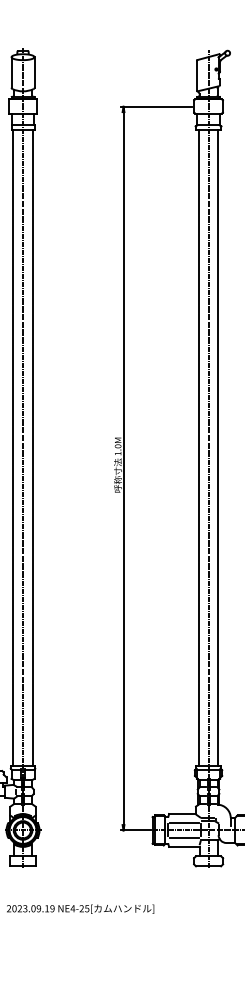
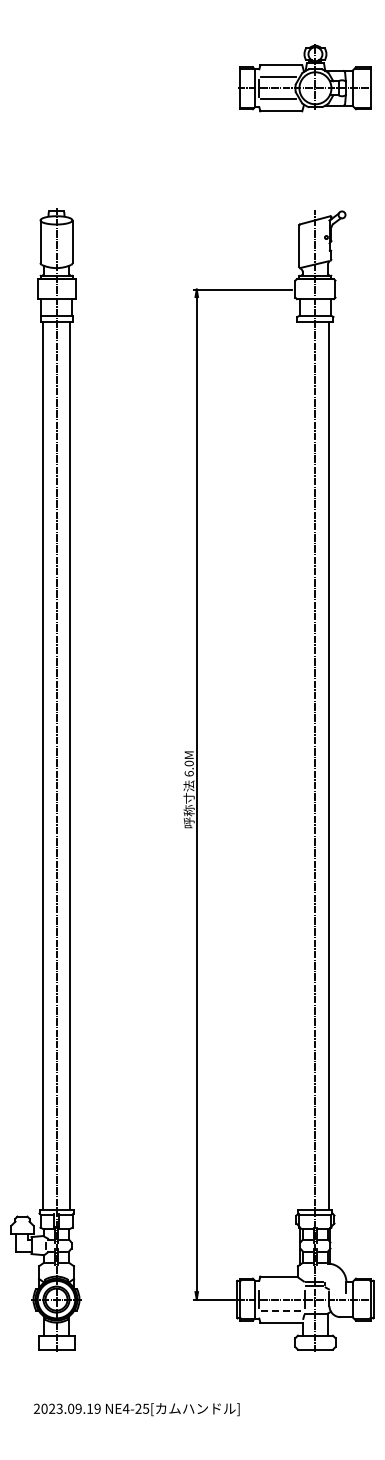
line: (198, 447) -> (301, 765), removed
text: (117, 453) -> (188, 773), 1.0M -> 6.0M
line: (184, 822) -> (281, 1288), removed
line: (184, 838) -> (281, 1310), solid -> dashed

